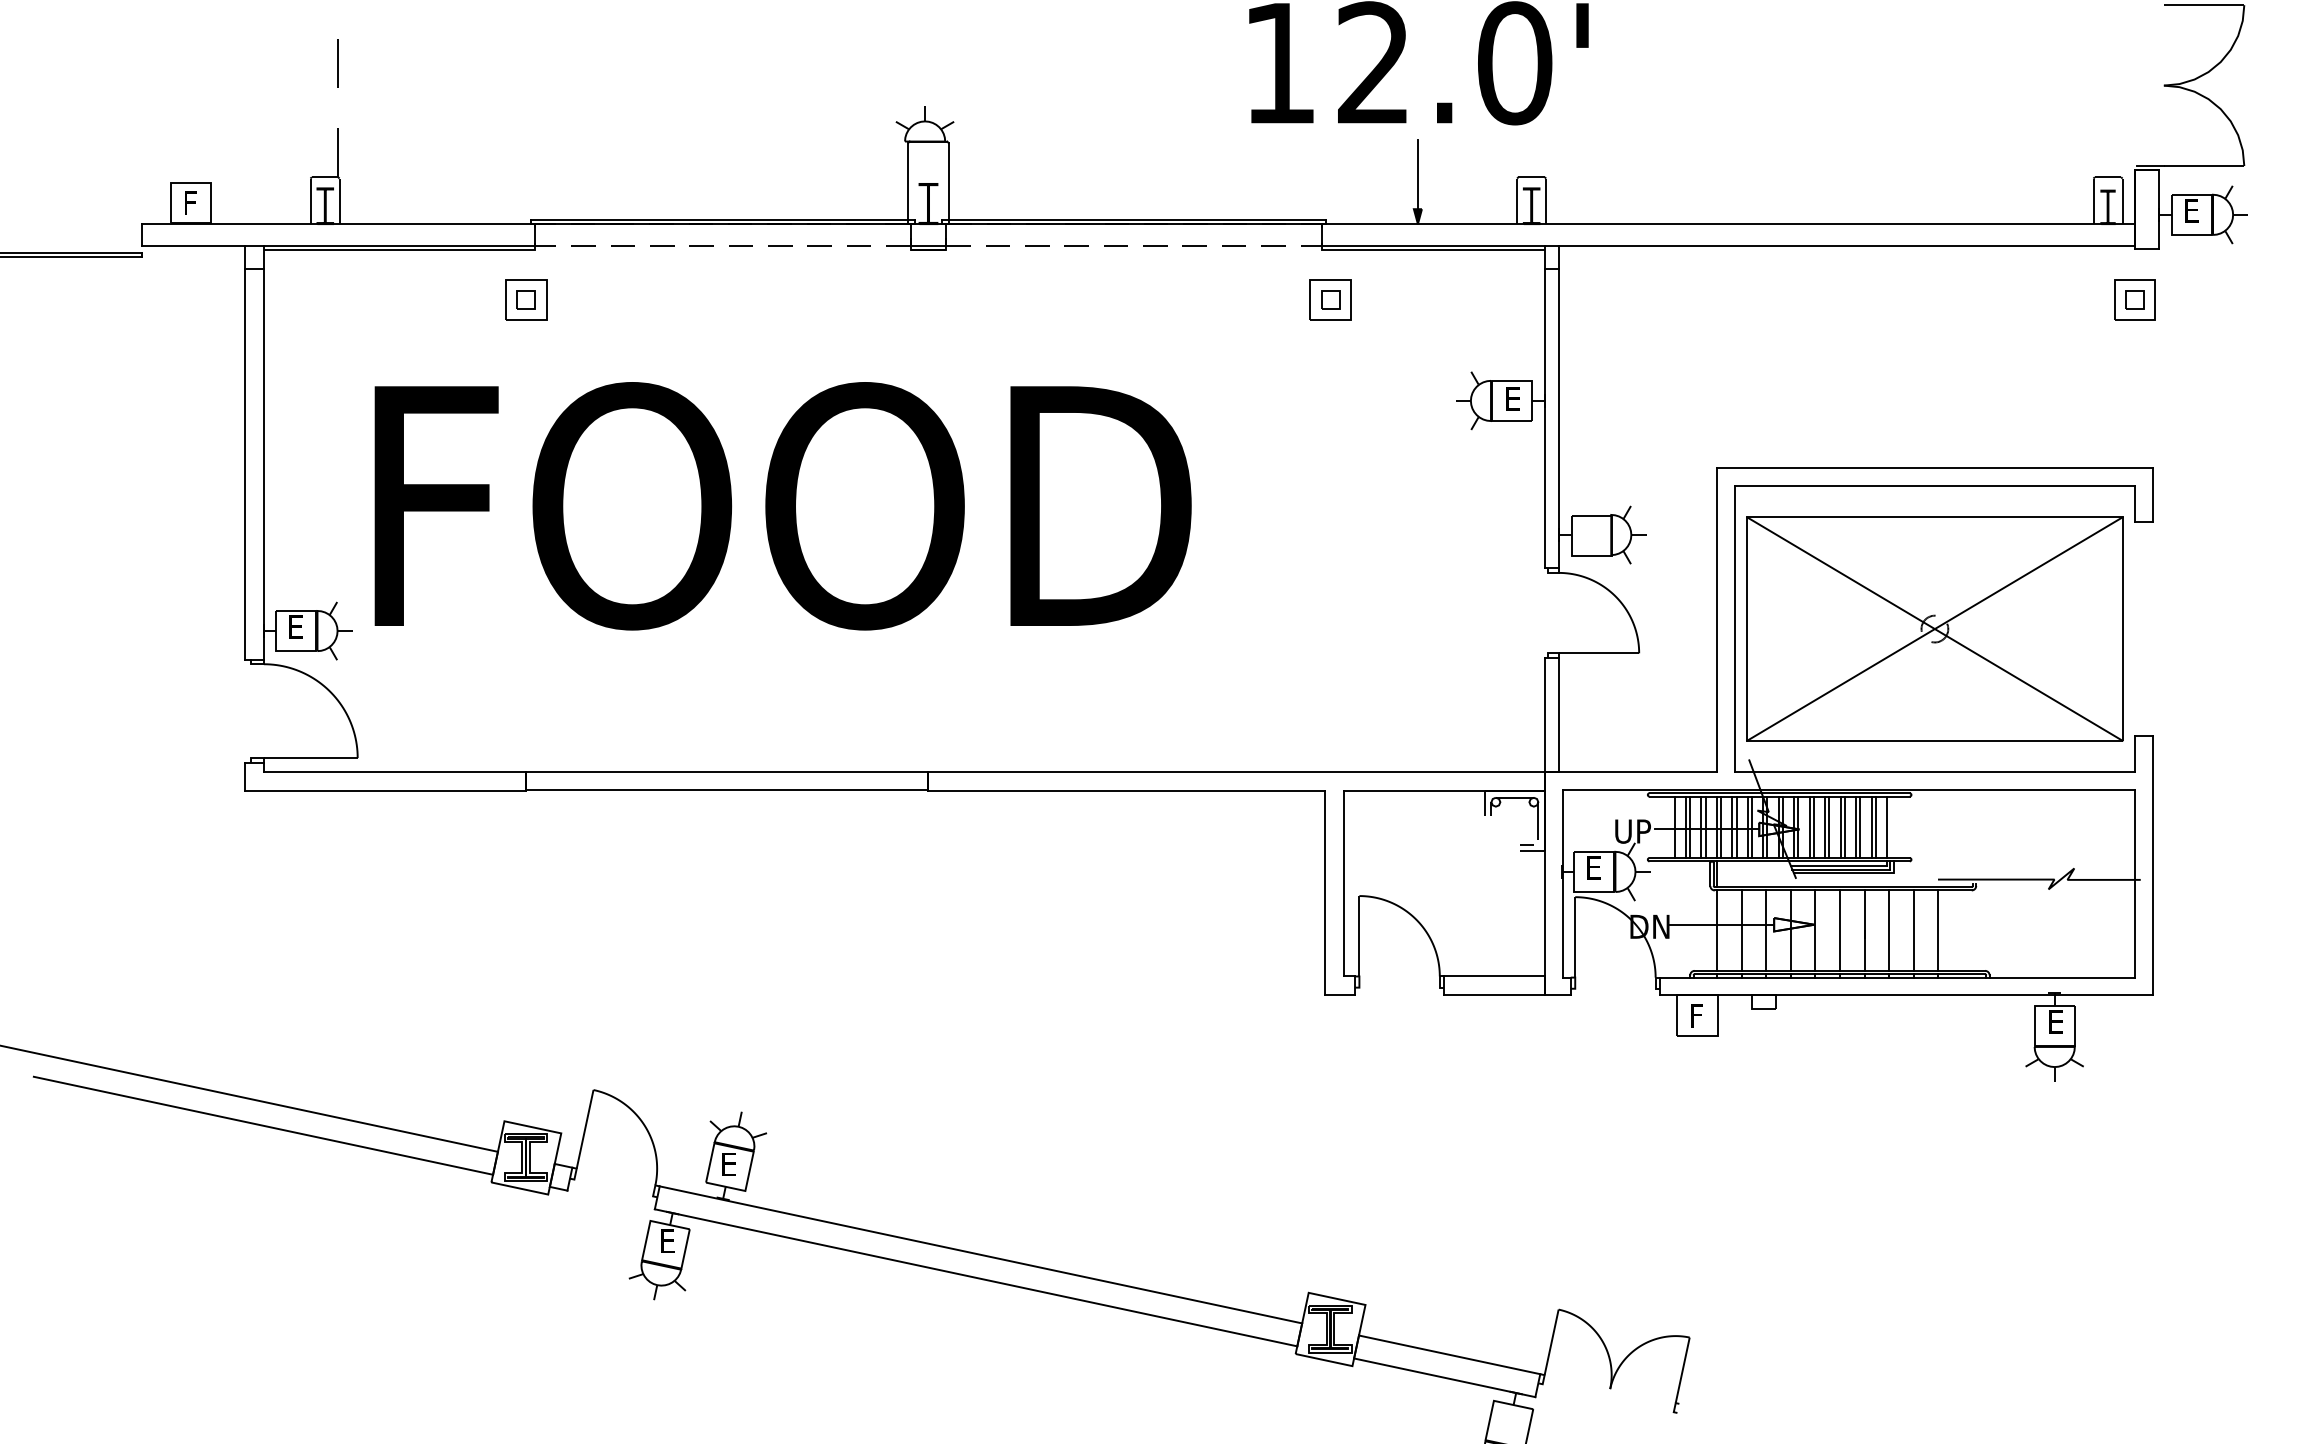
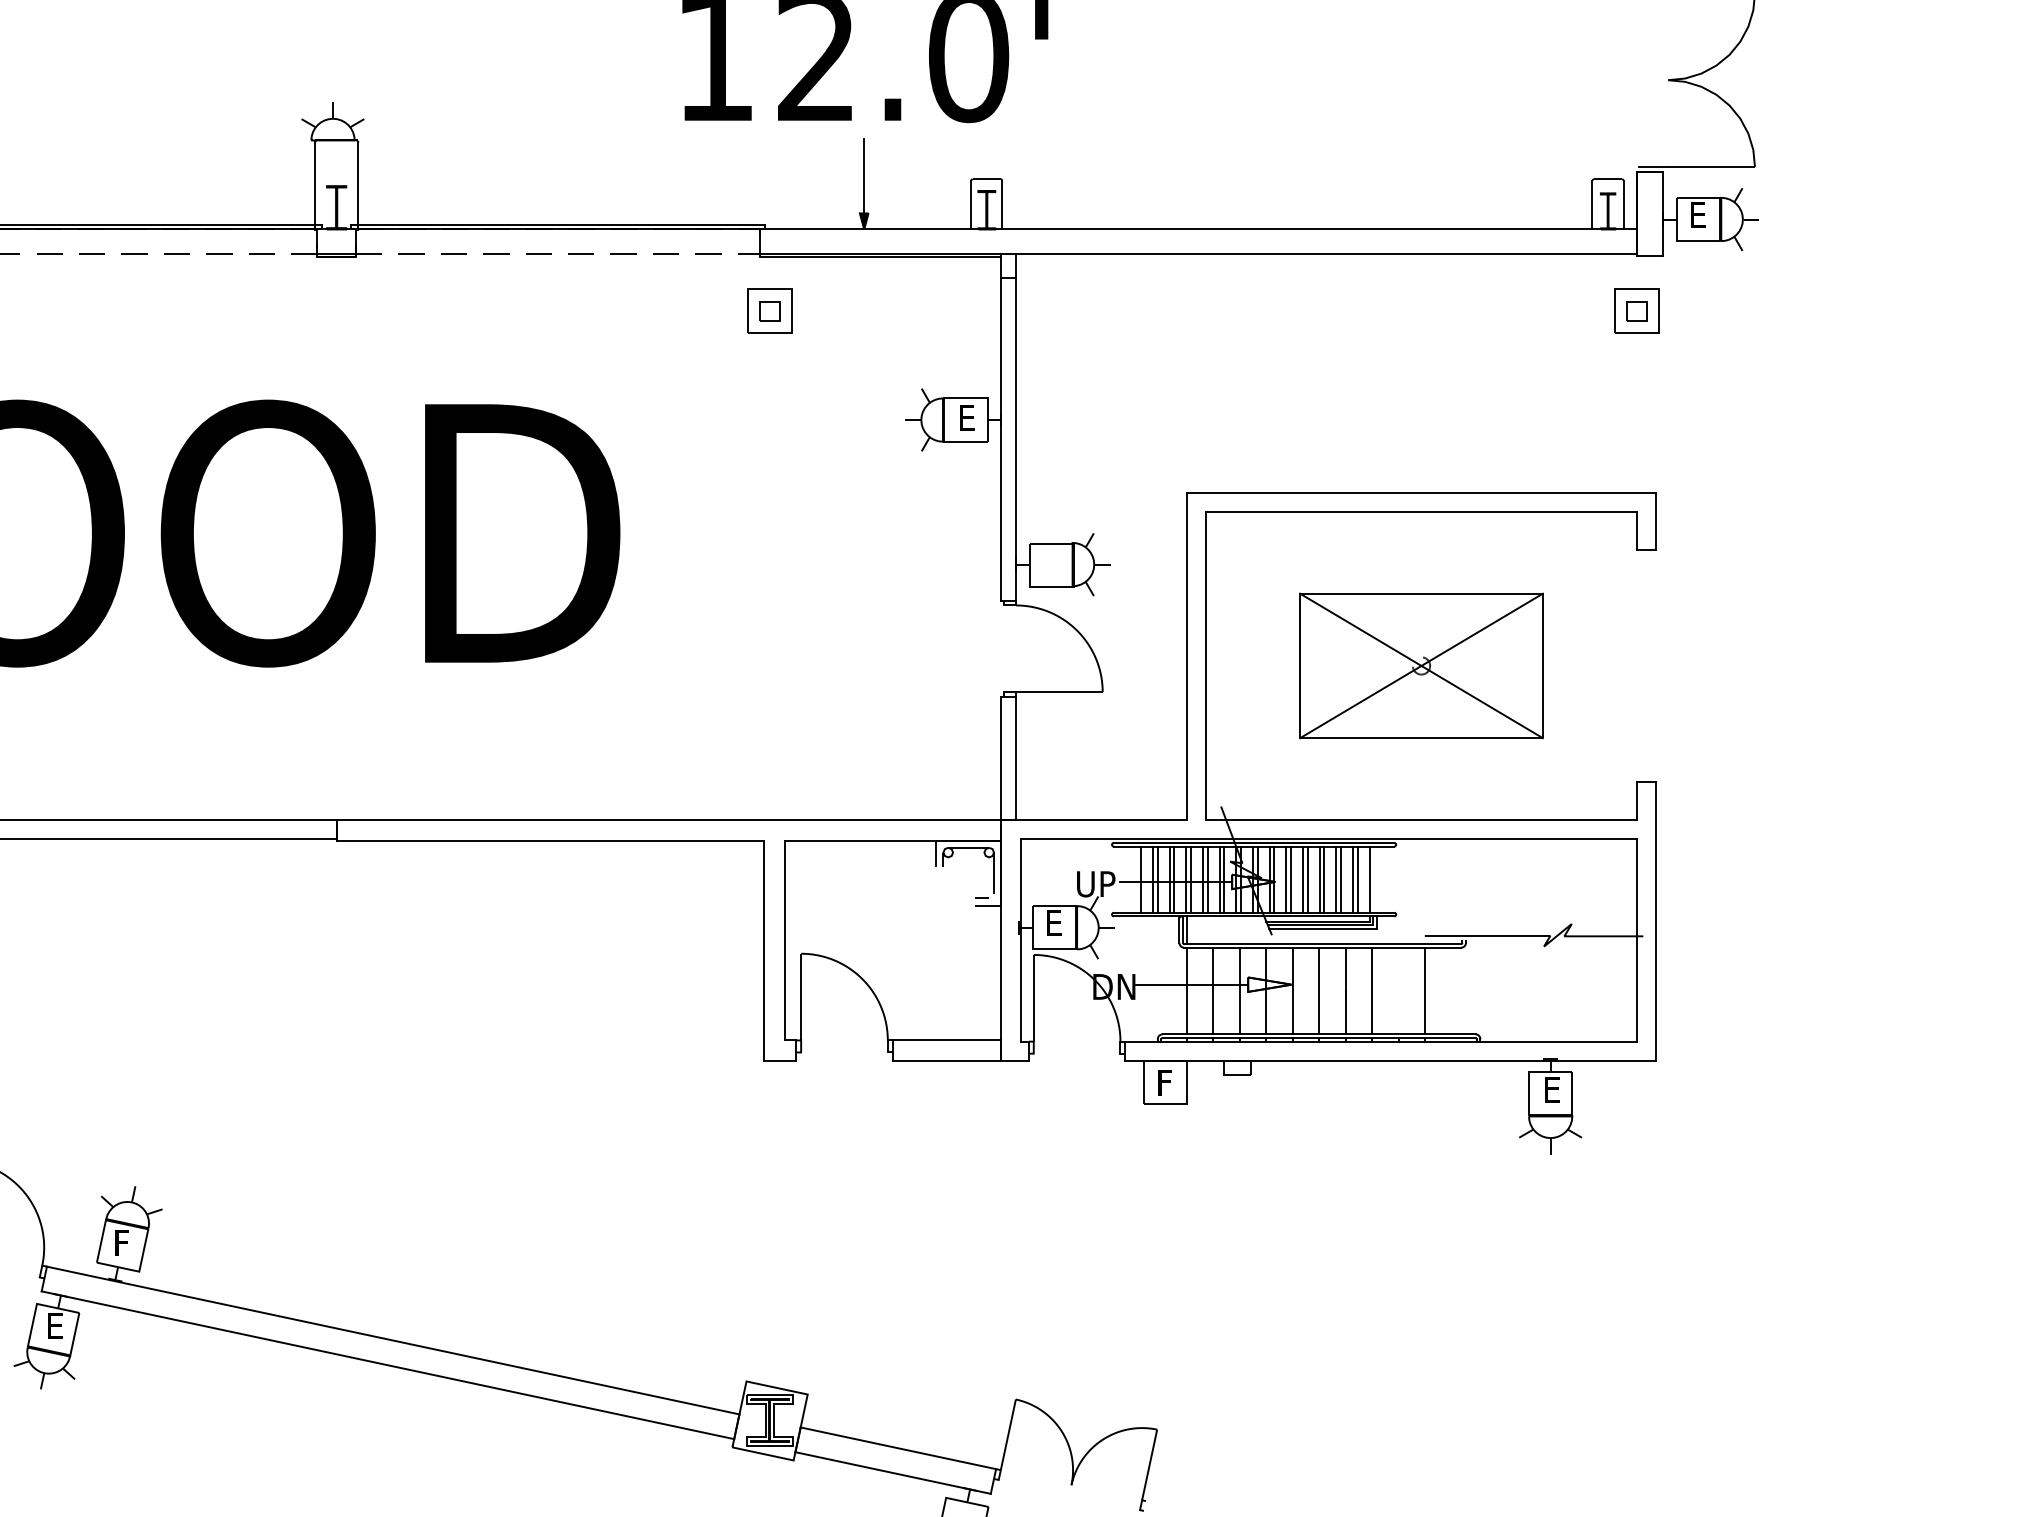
part: (1934, 628) -> (1421, 665), size x0.6
line: (1913, 930) -> (1398, 990), removed
text: (728, 1164) -> (121, 1243), E -> F

